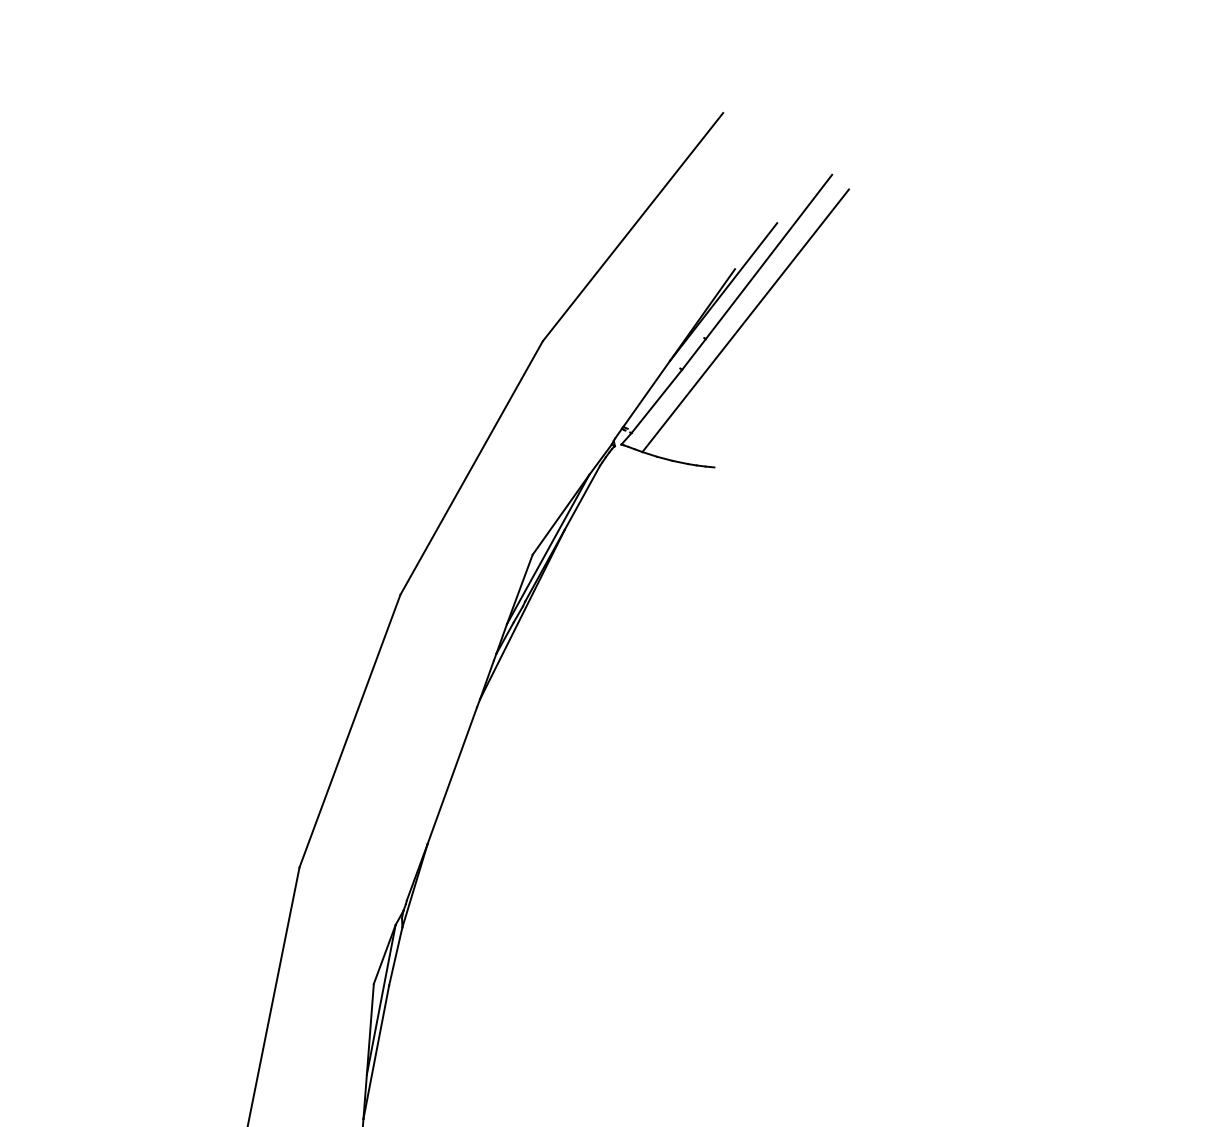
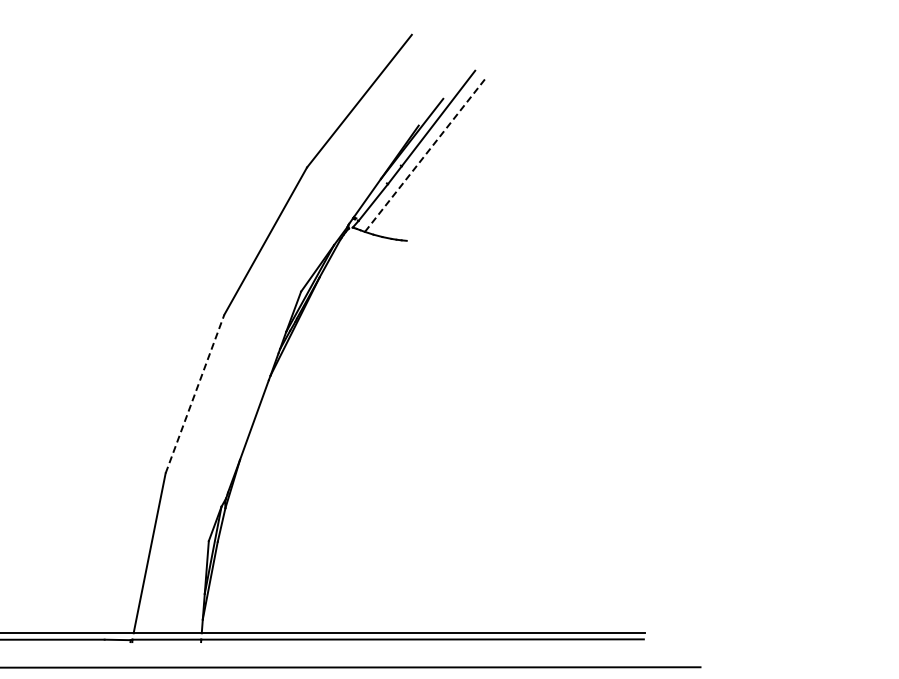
line: (746, 320) -> (425, 155), solid -> dashed
line: (349, 731) -> (194, 394), solid -> dashed

